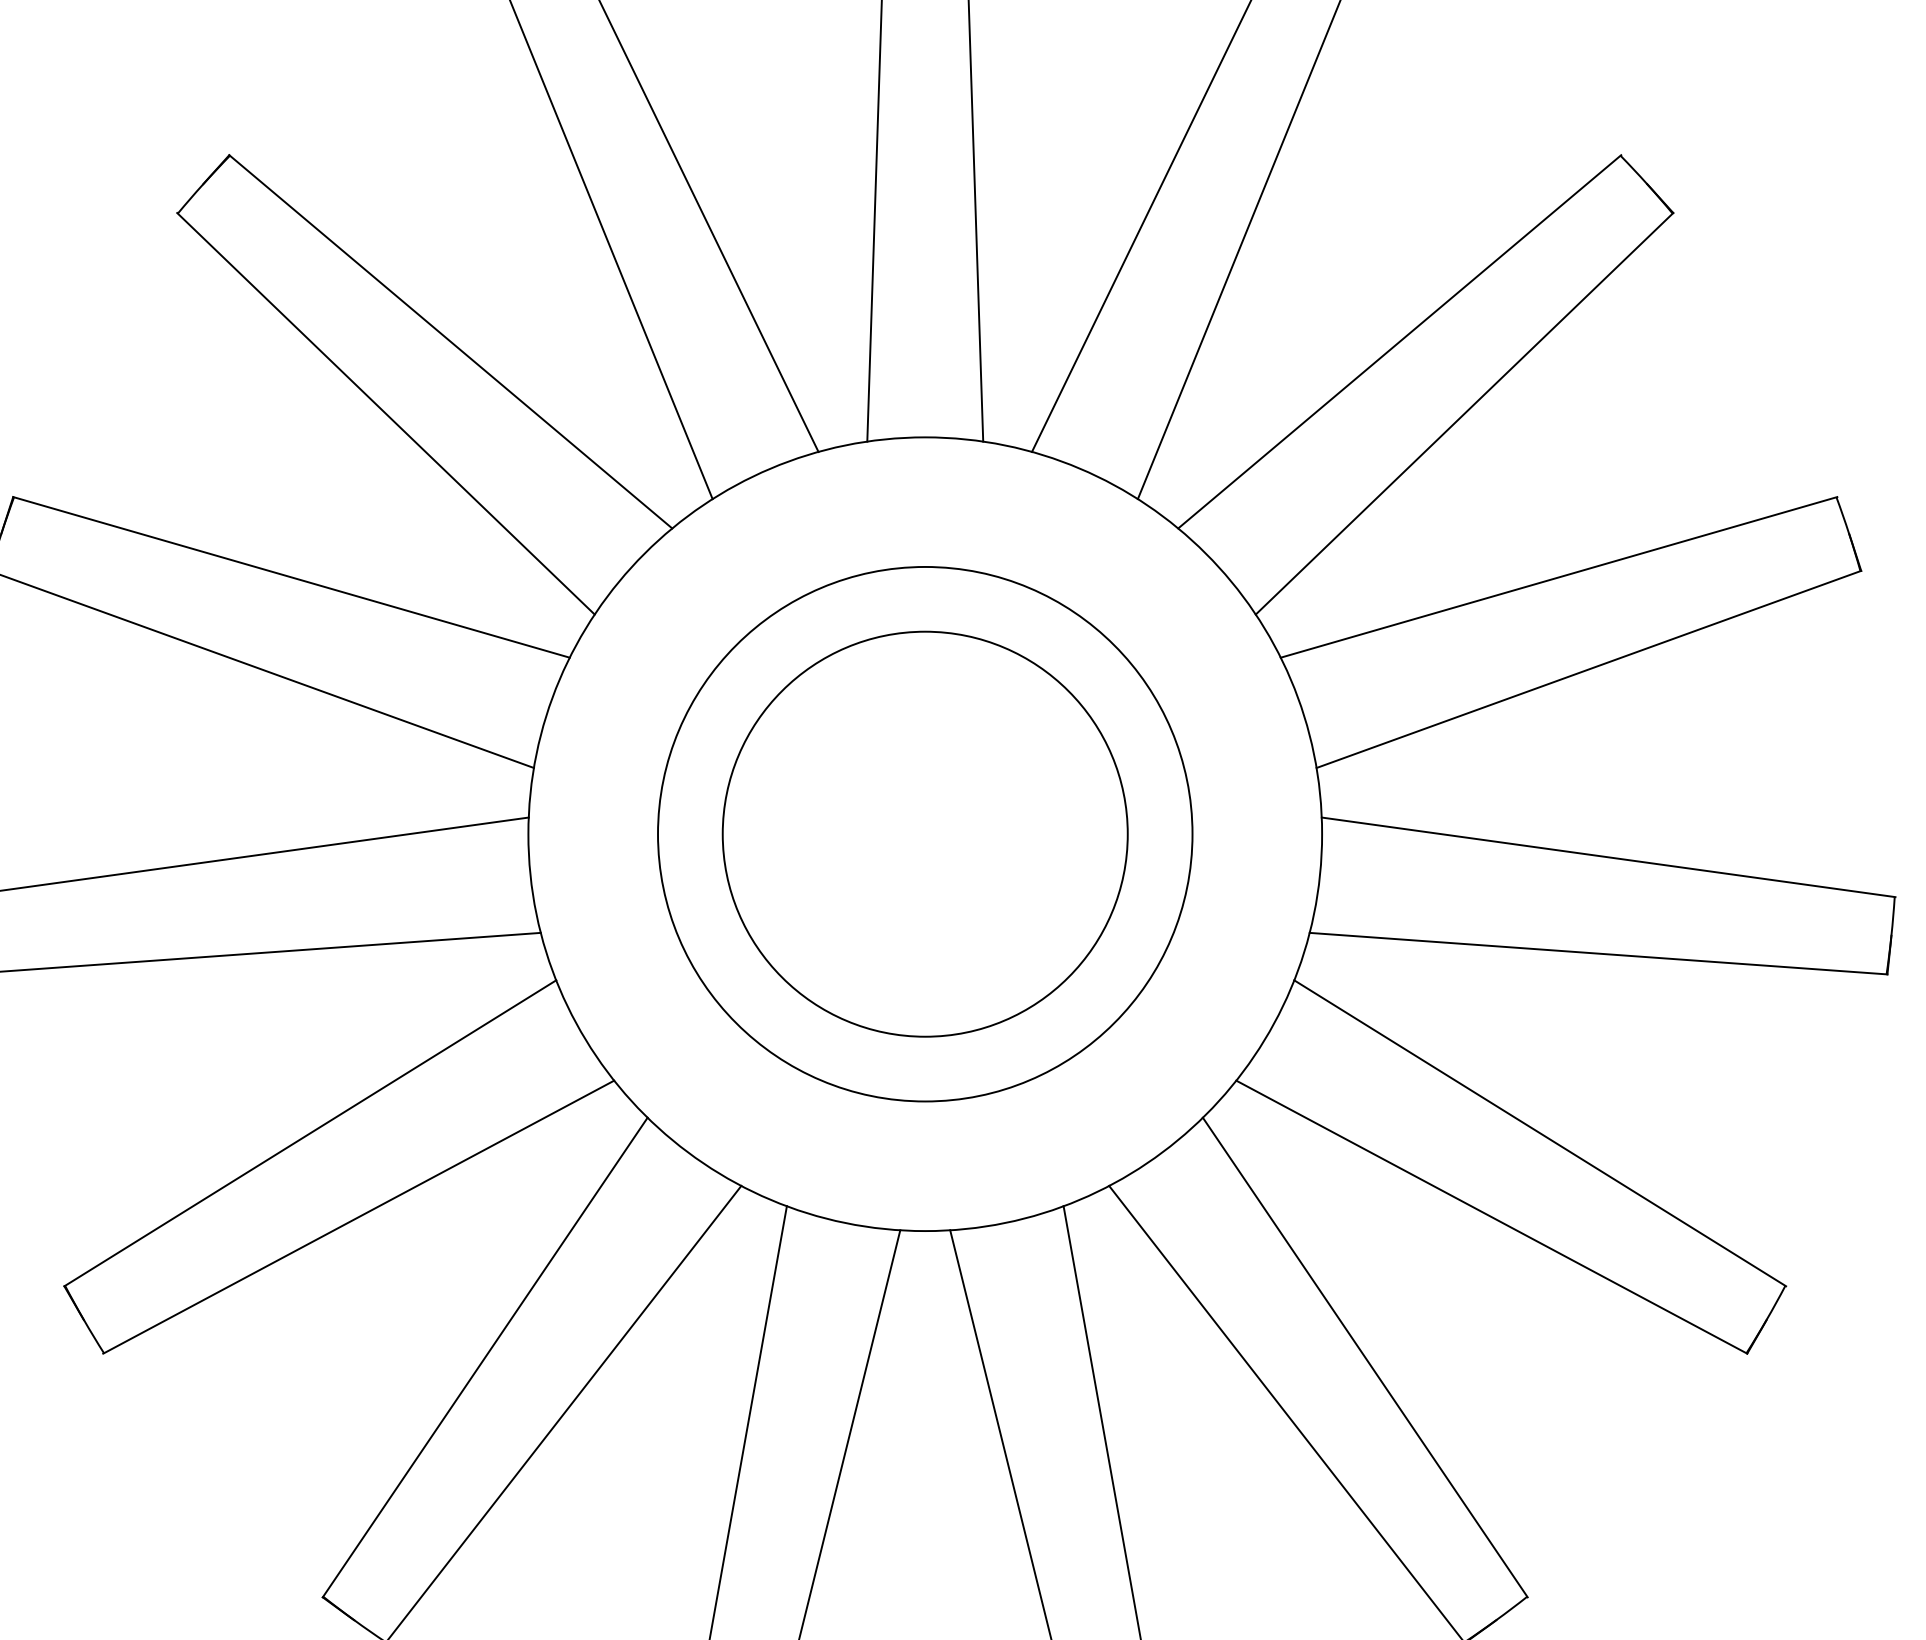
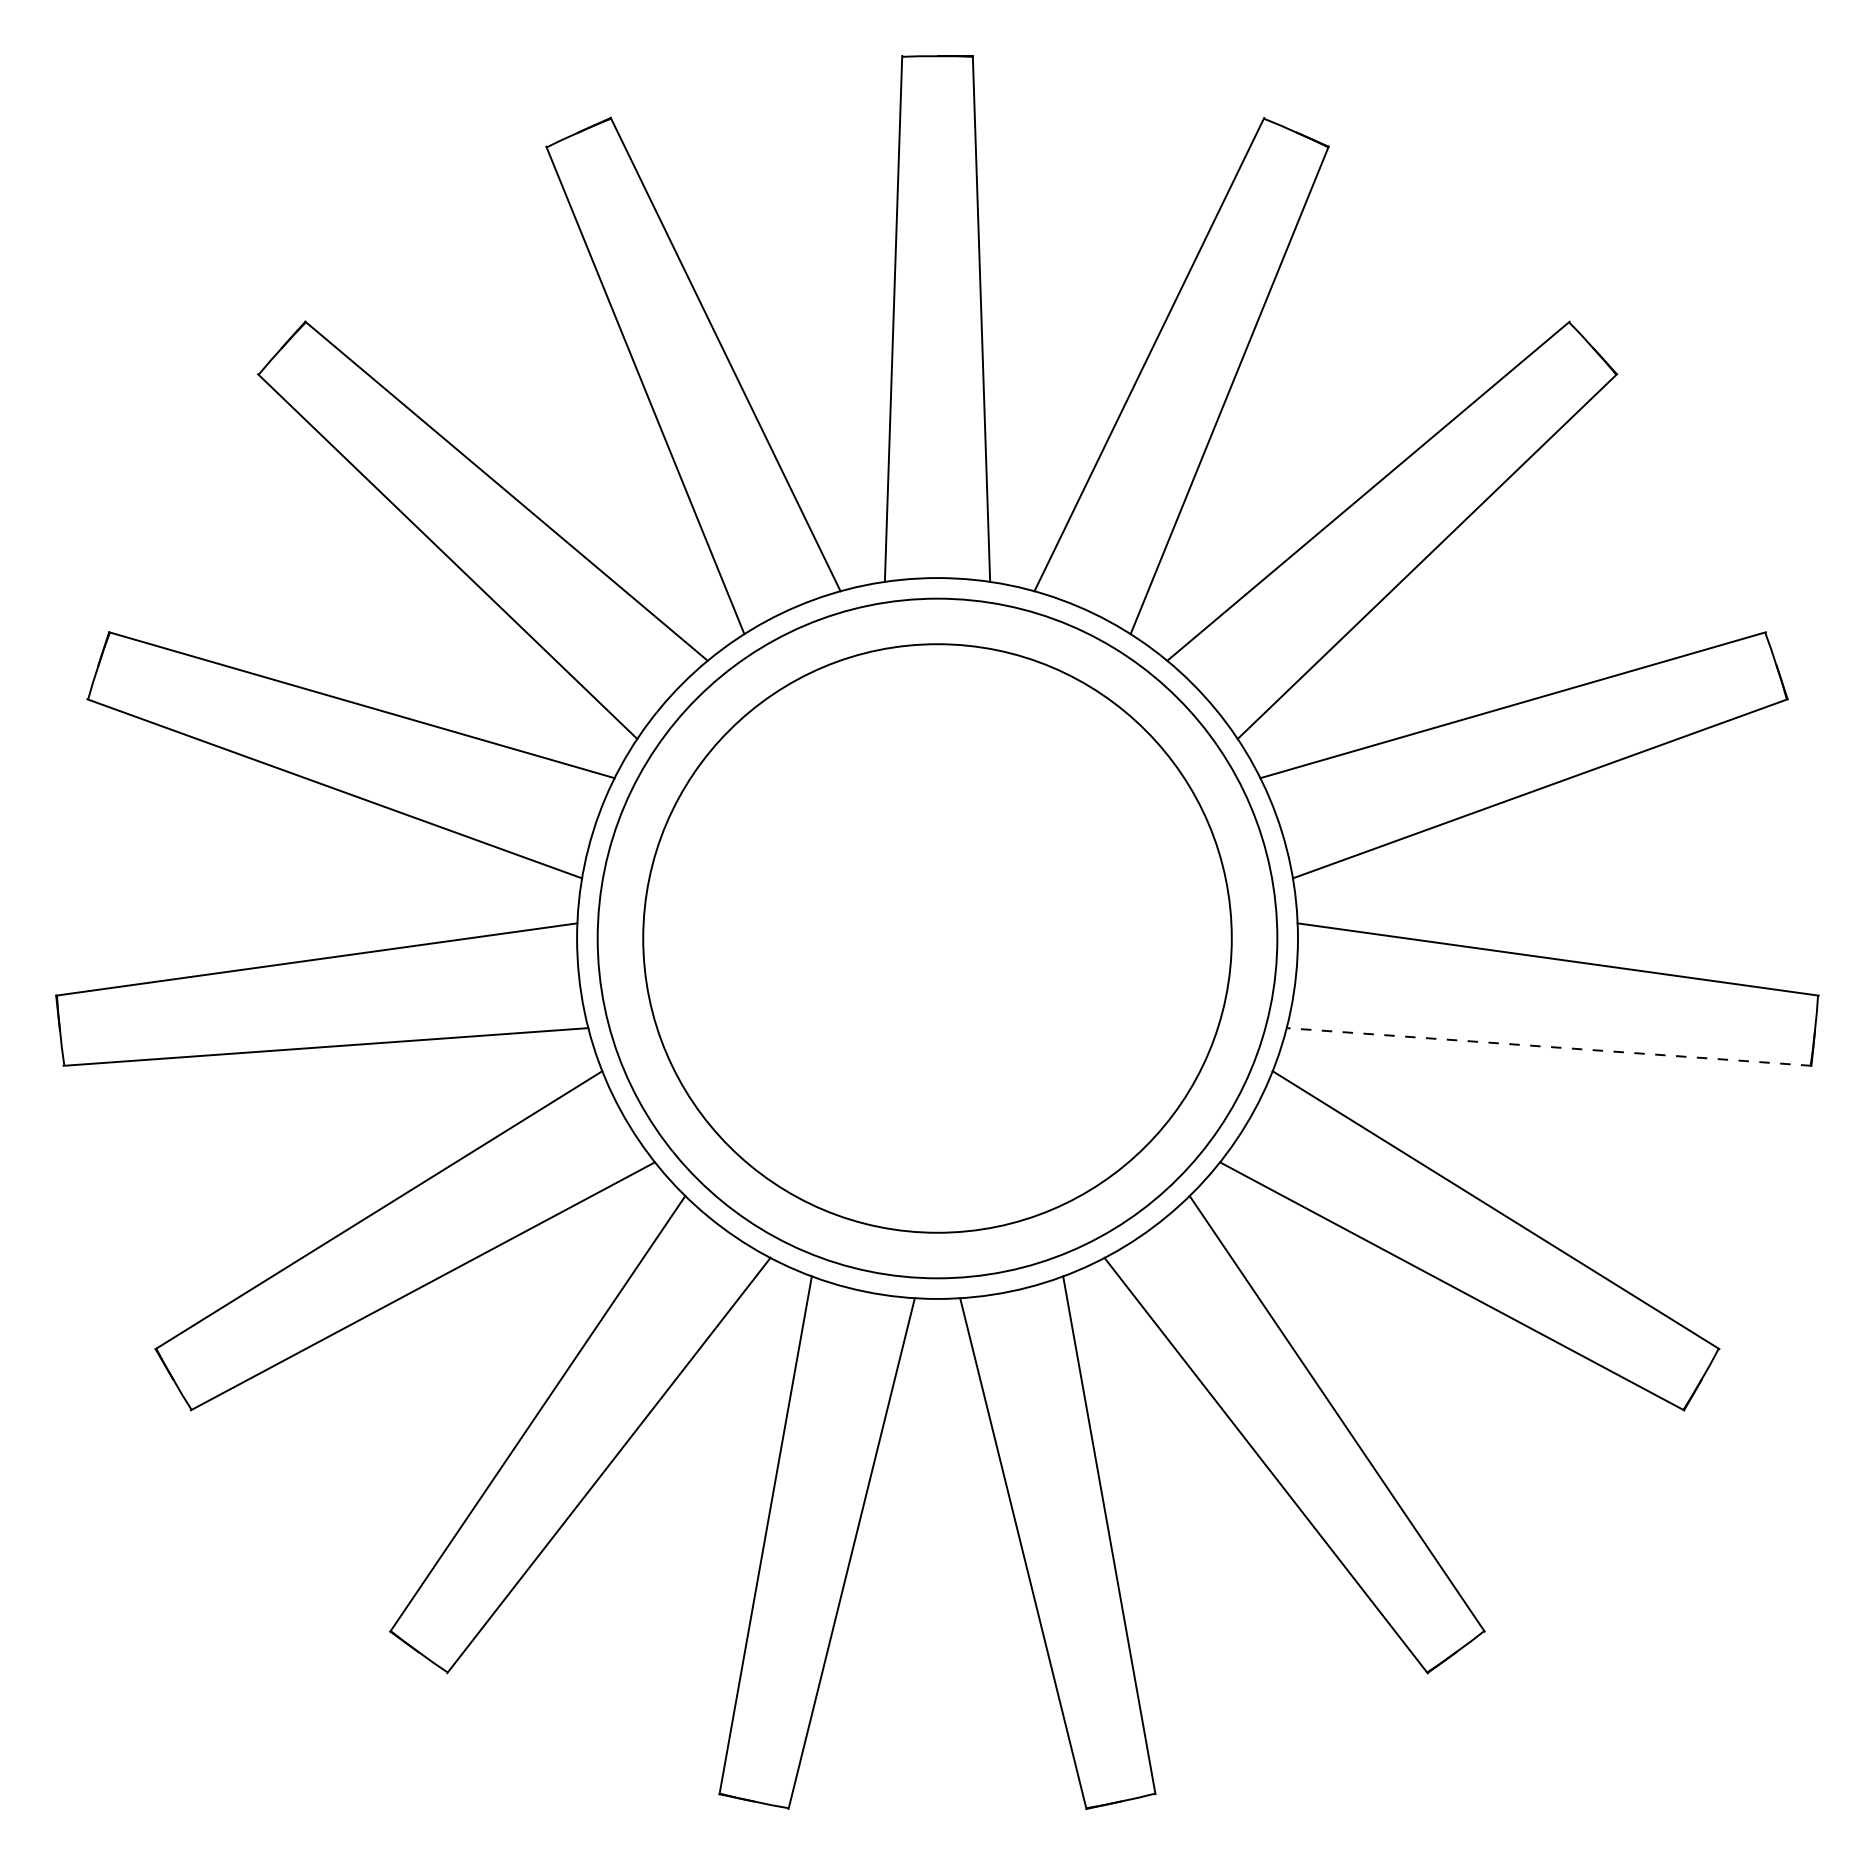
circle: (925, 834) -> (937, 938), size x1.4
circle: (925, 834) -> (937, 938), size x1.6
line: (1597, 953) -> (1548, 1046), solid -> dashed

